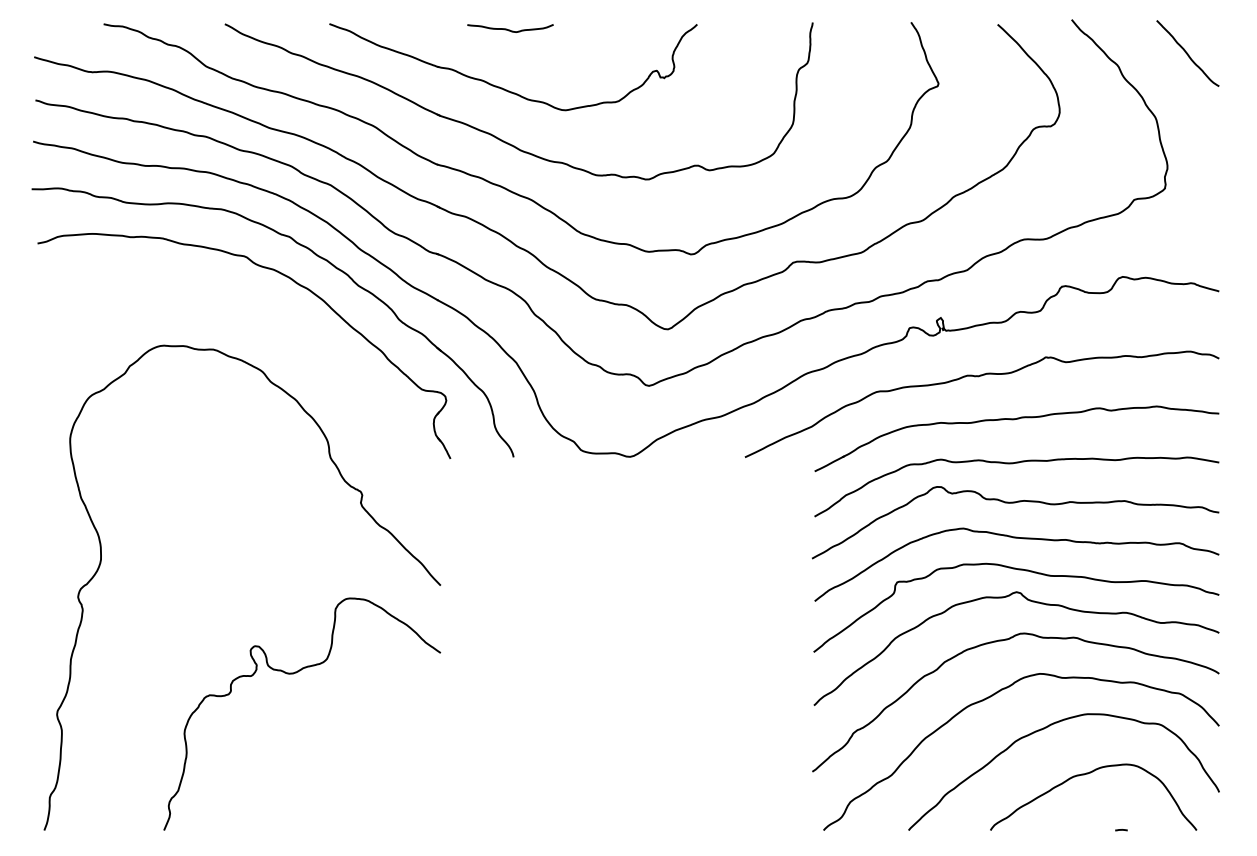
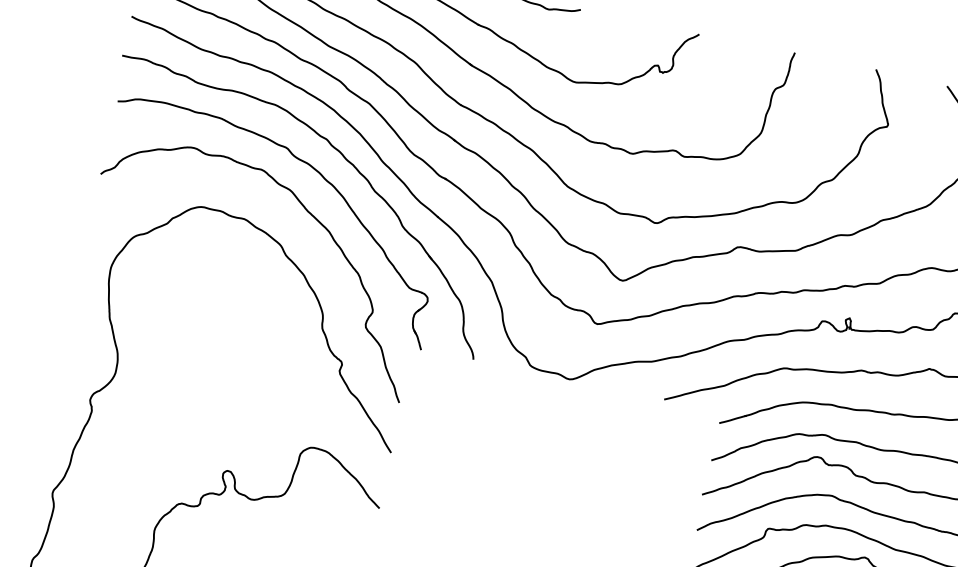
curve: (285, 326) -> (307, 212), added

